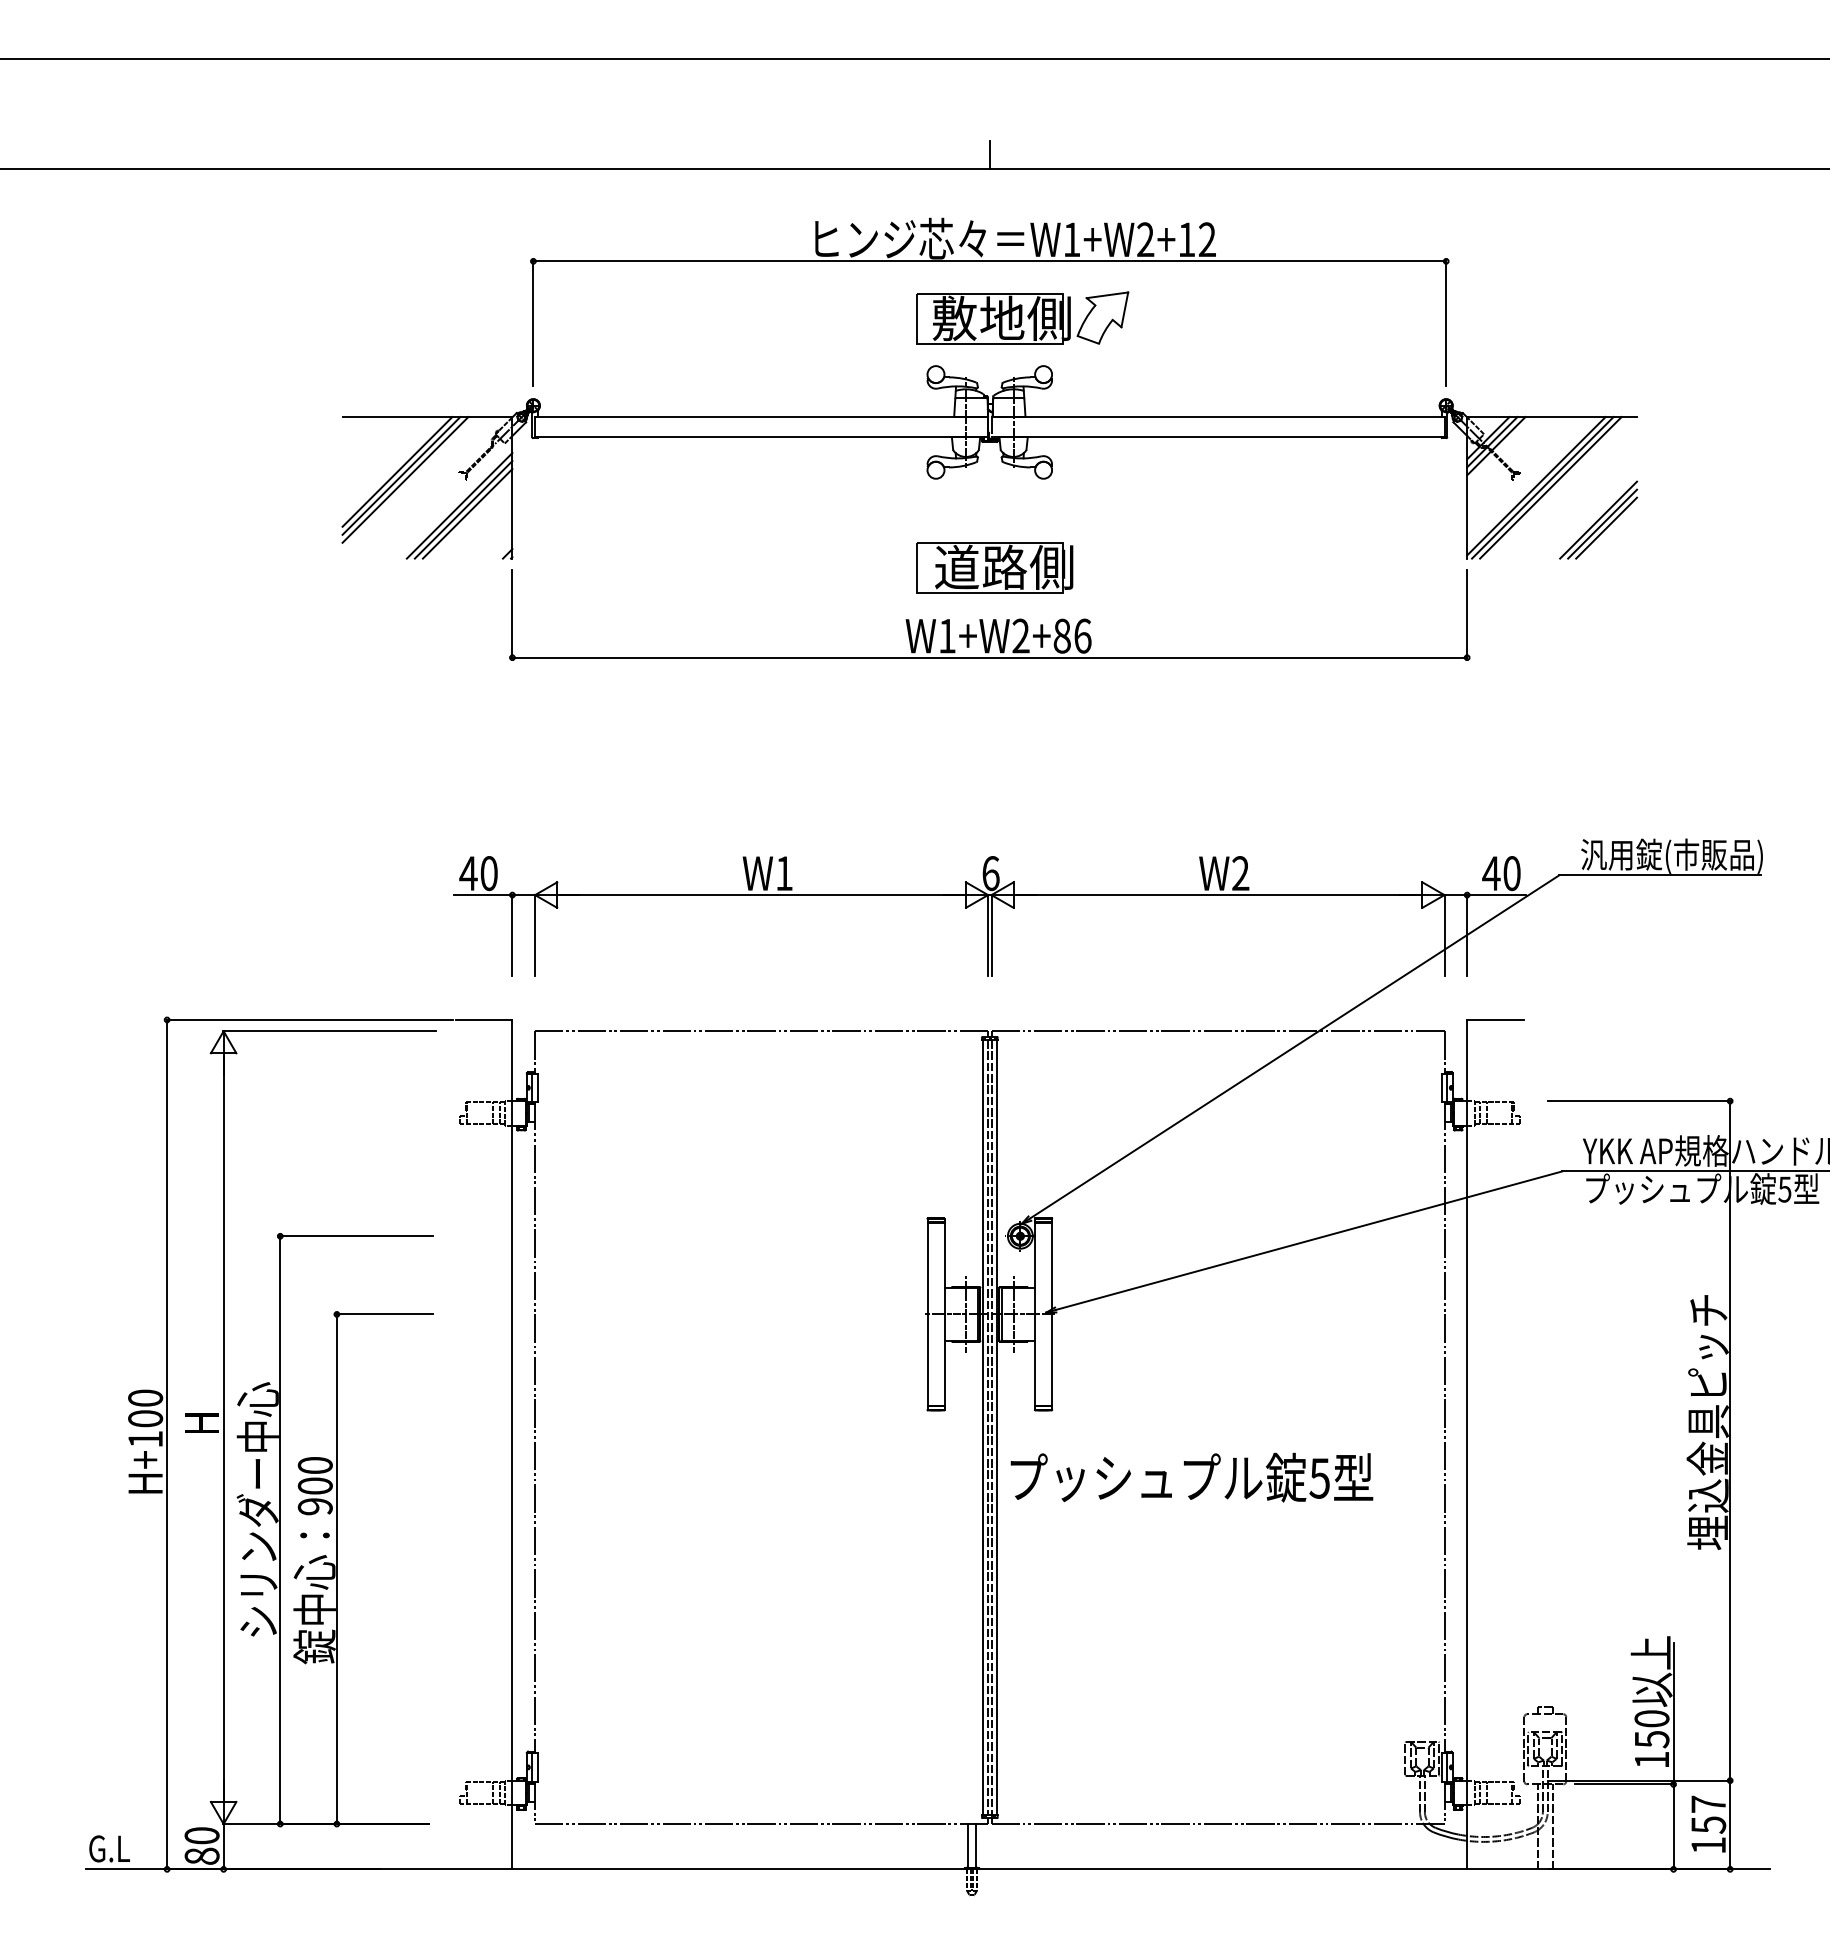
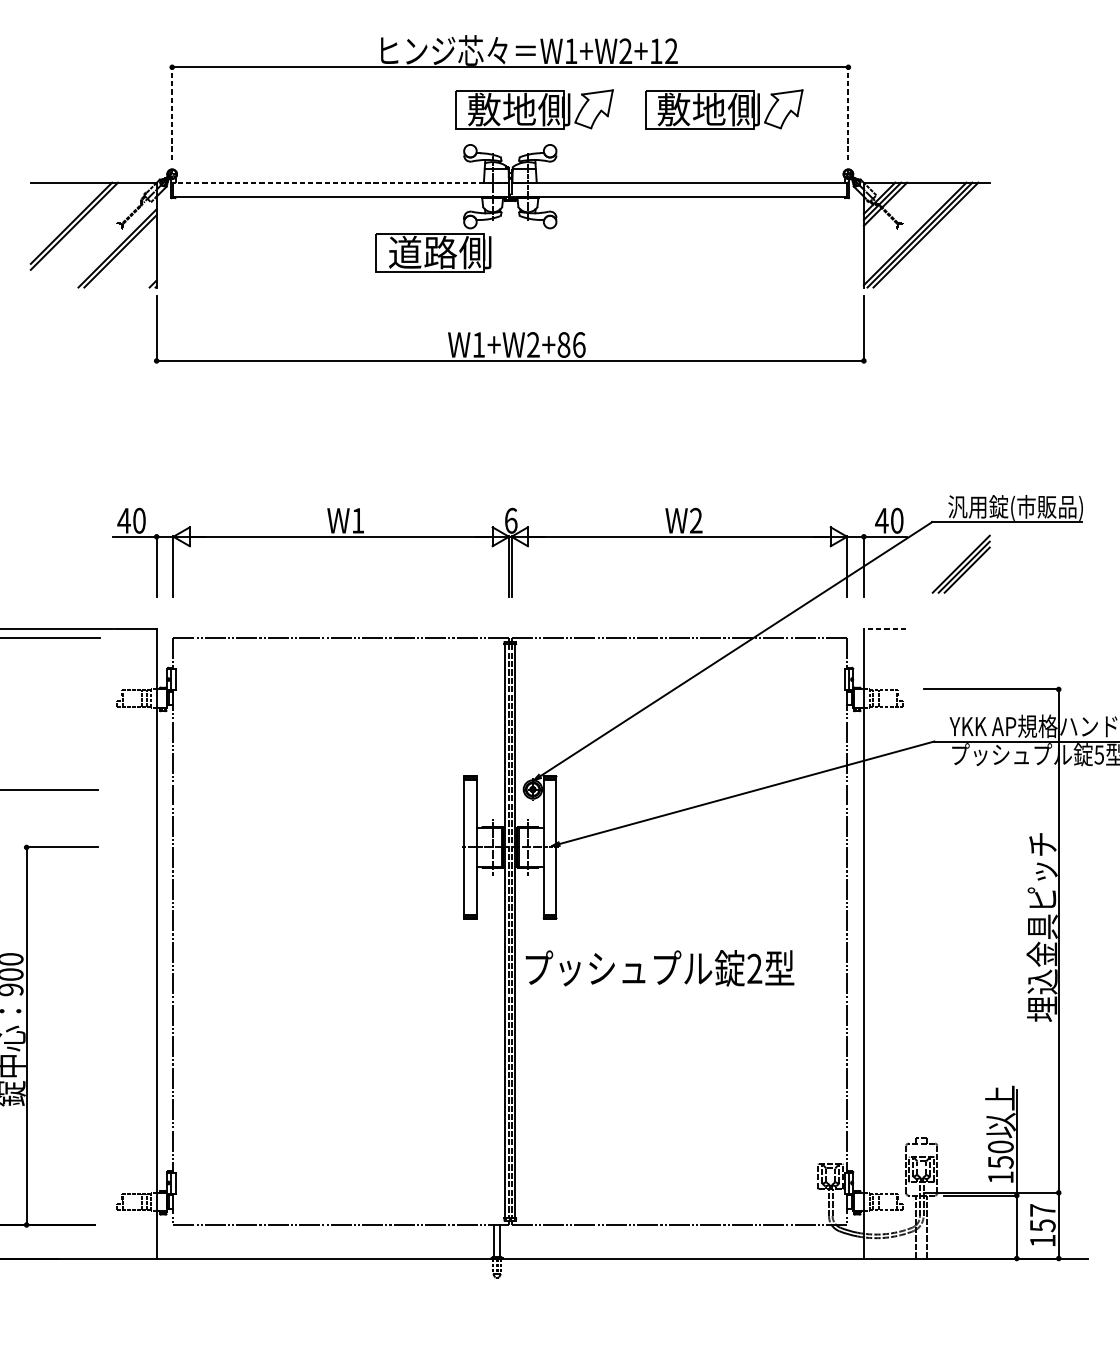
part: (1278, 317) -> (724, 108), added
line: (533, 323) -> (172, 113), solid -> dashed
line: (1446, 323) -> (848, 113), solid -> dashed
line: (761, 417) -> (341, 182), solid -> dashed
line: (405, 479) -> (77, 228), removed
line: (467, 513) -> (123, 254), removed
part: (1598, 519) -> (961, 563), moved
part: (994, 567) -> (433, 252), moved
line: (1494, 1019) -> (884, 628), solid -> dashed
text: (1319, 1478) -> (754, 968), 5 -> 2

